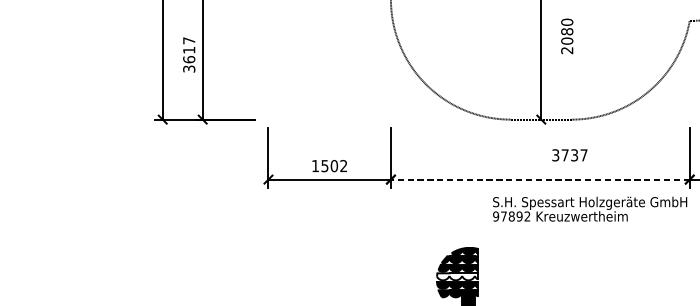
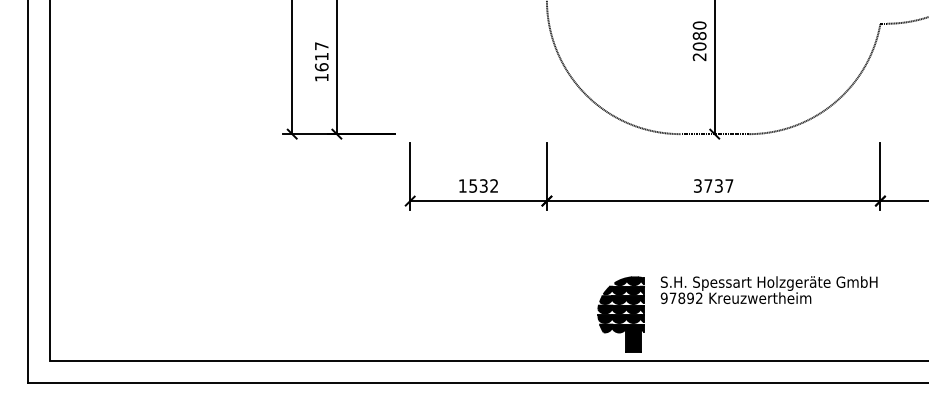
text: (567, 36) -> (699, 41), moved
text: (188, 68) -> (321, 77), 3617 -> 1617
text: (569, 154) -> (713, 185), moved
text: (334, 165) -> (483, 185), 1502 -> 1532
line: (540, 179) -> (713, 201), dashed -> solid
text: (589, 208) -> (768, 289), moved
fill: (457, 276) -> (621, 309), added

